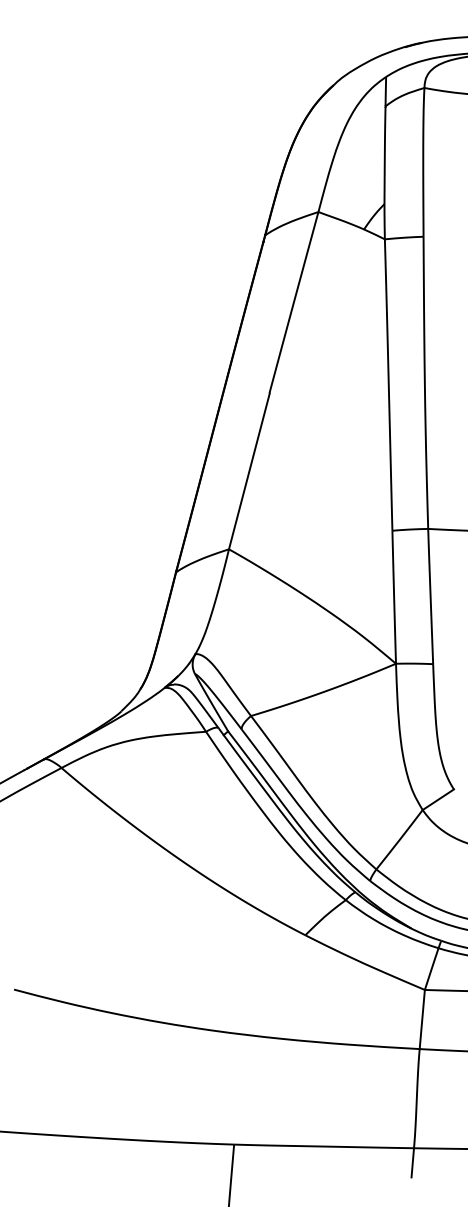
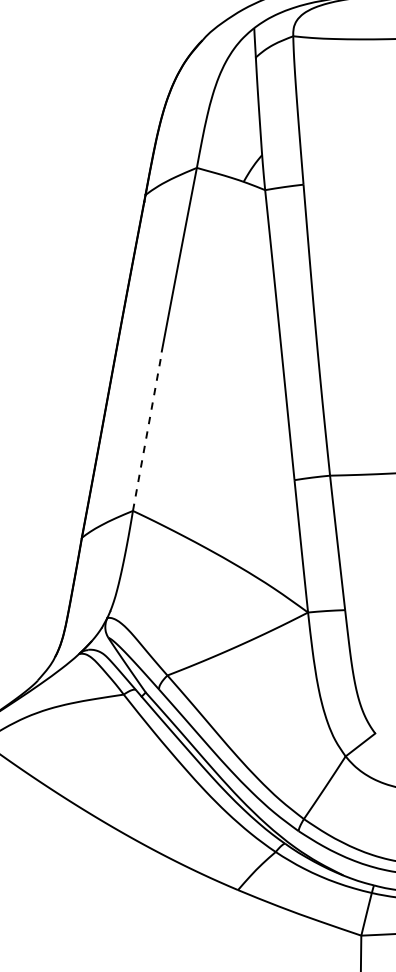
line: (249, 470) -> (147, 430), solid -> dashed

